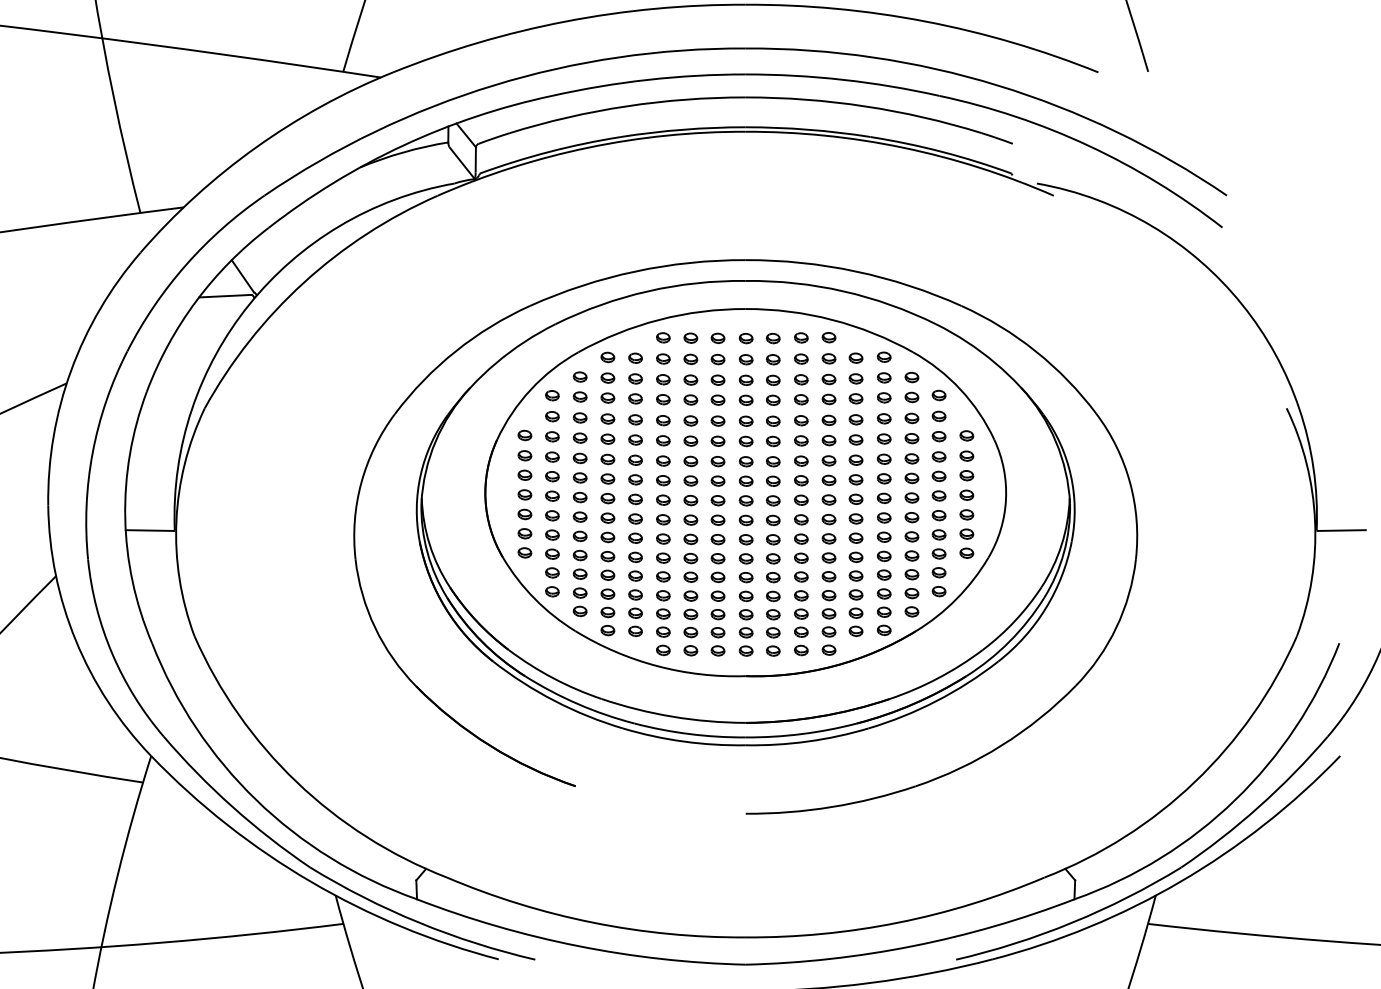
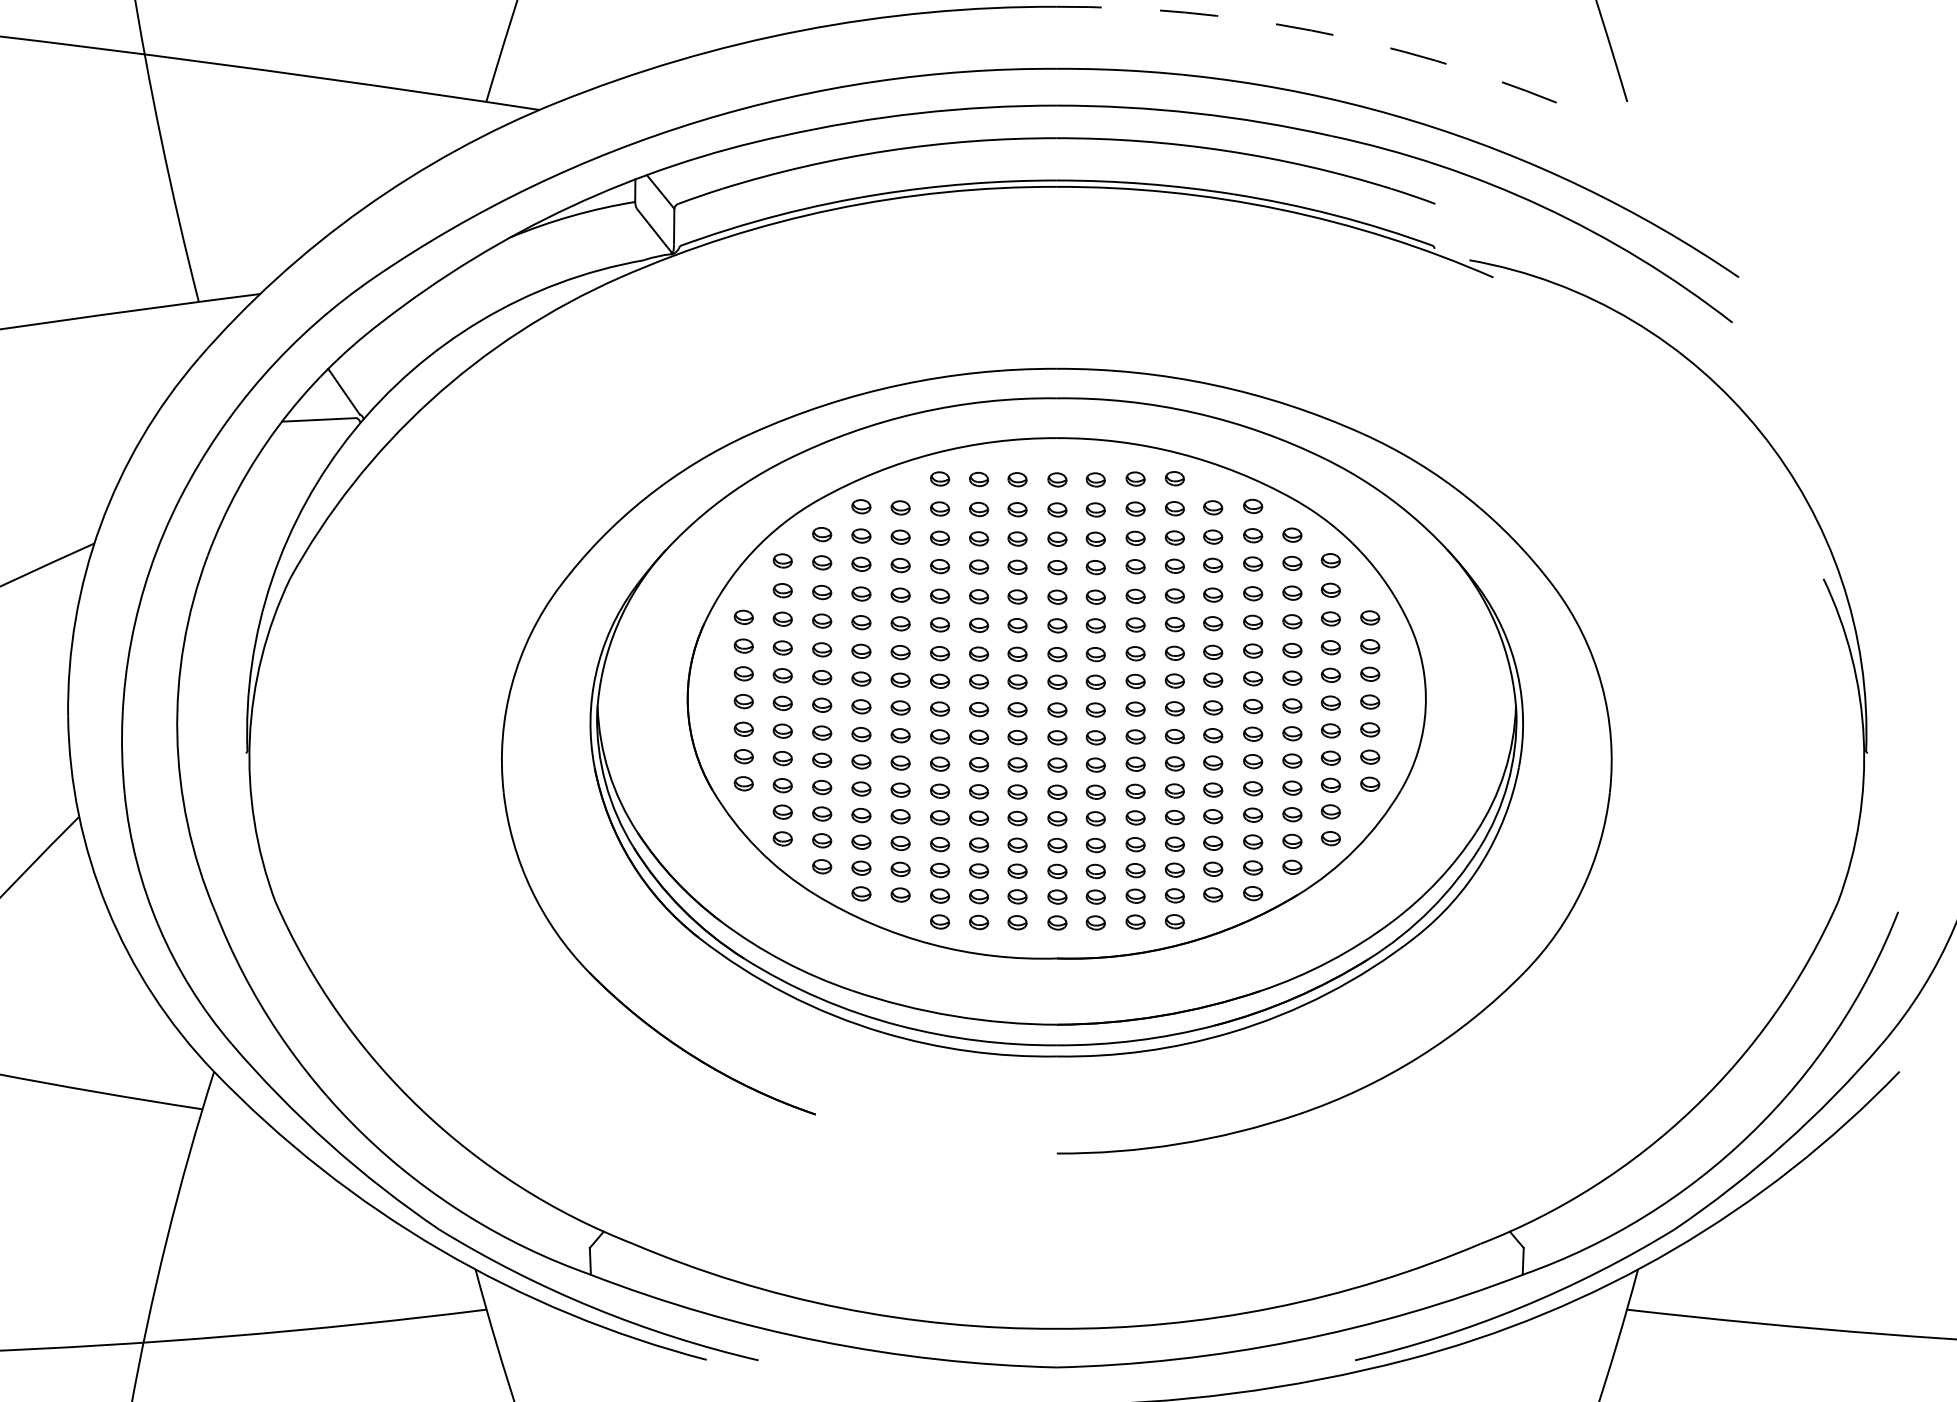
arc: (925, 21) -> (1311, 30), solid -> dashed
line: (149, 530) -> (211, 751), removed
line: (1341, 530) -> (1901, 751), removed

